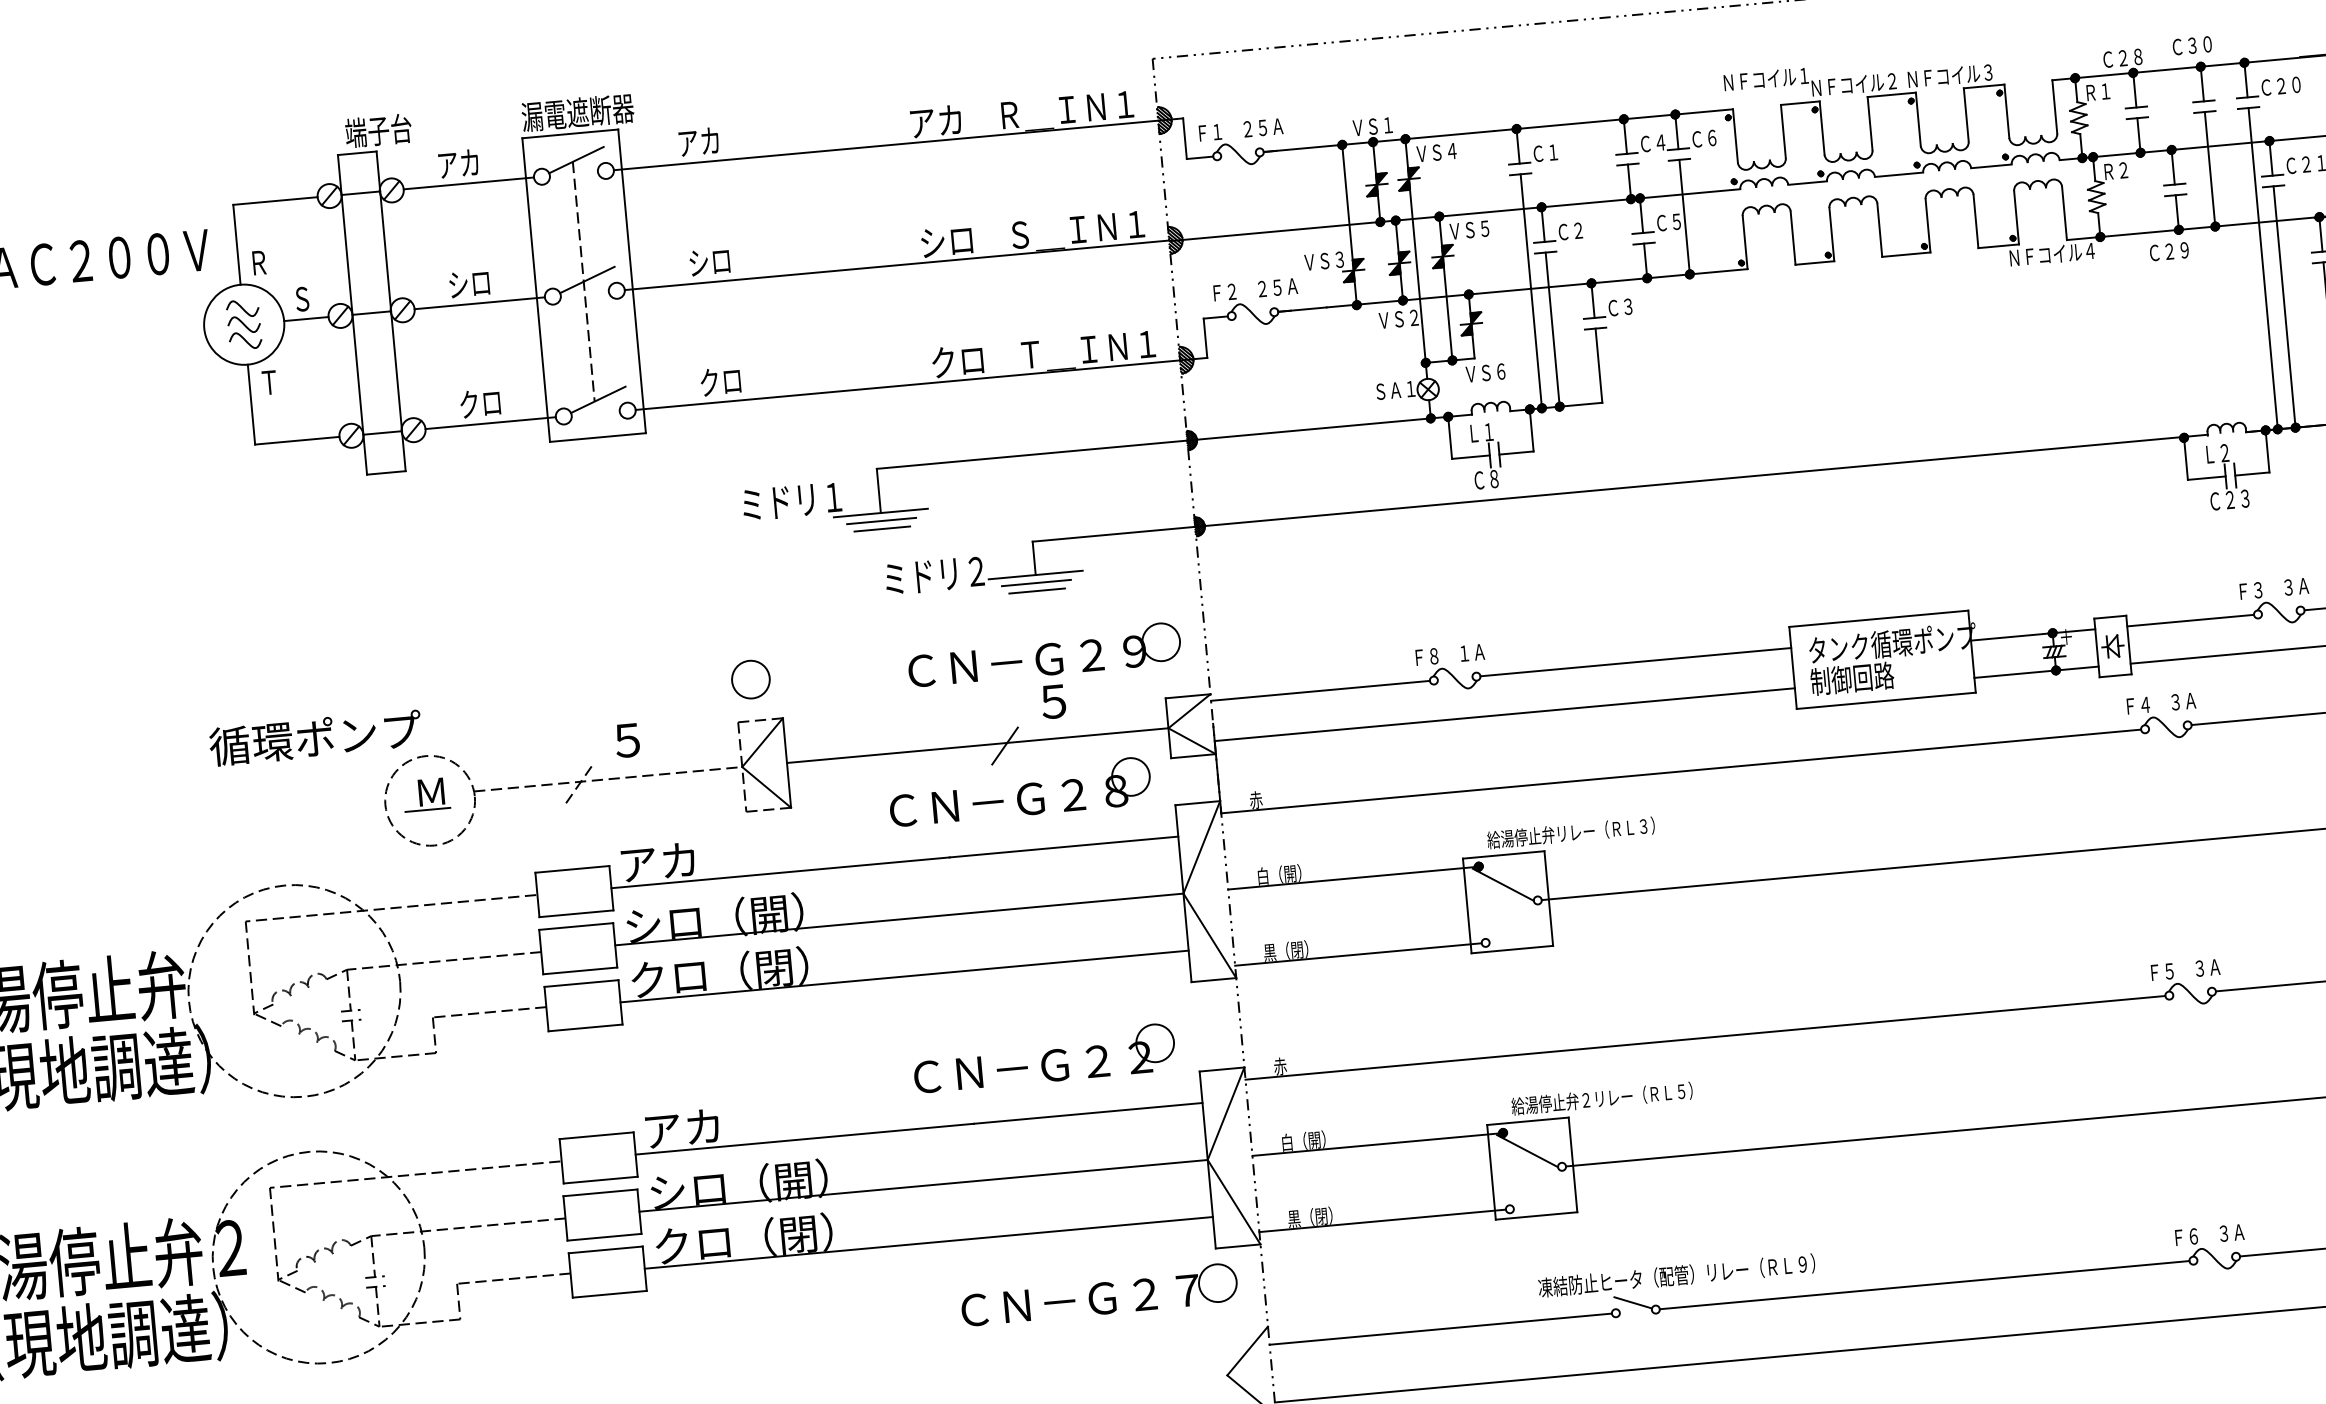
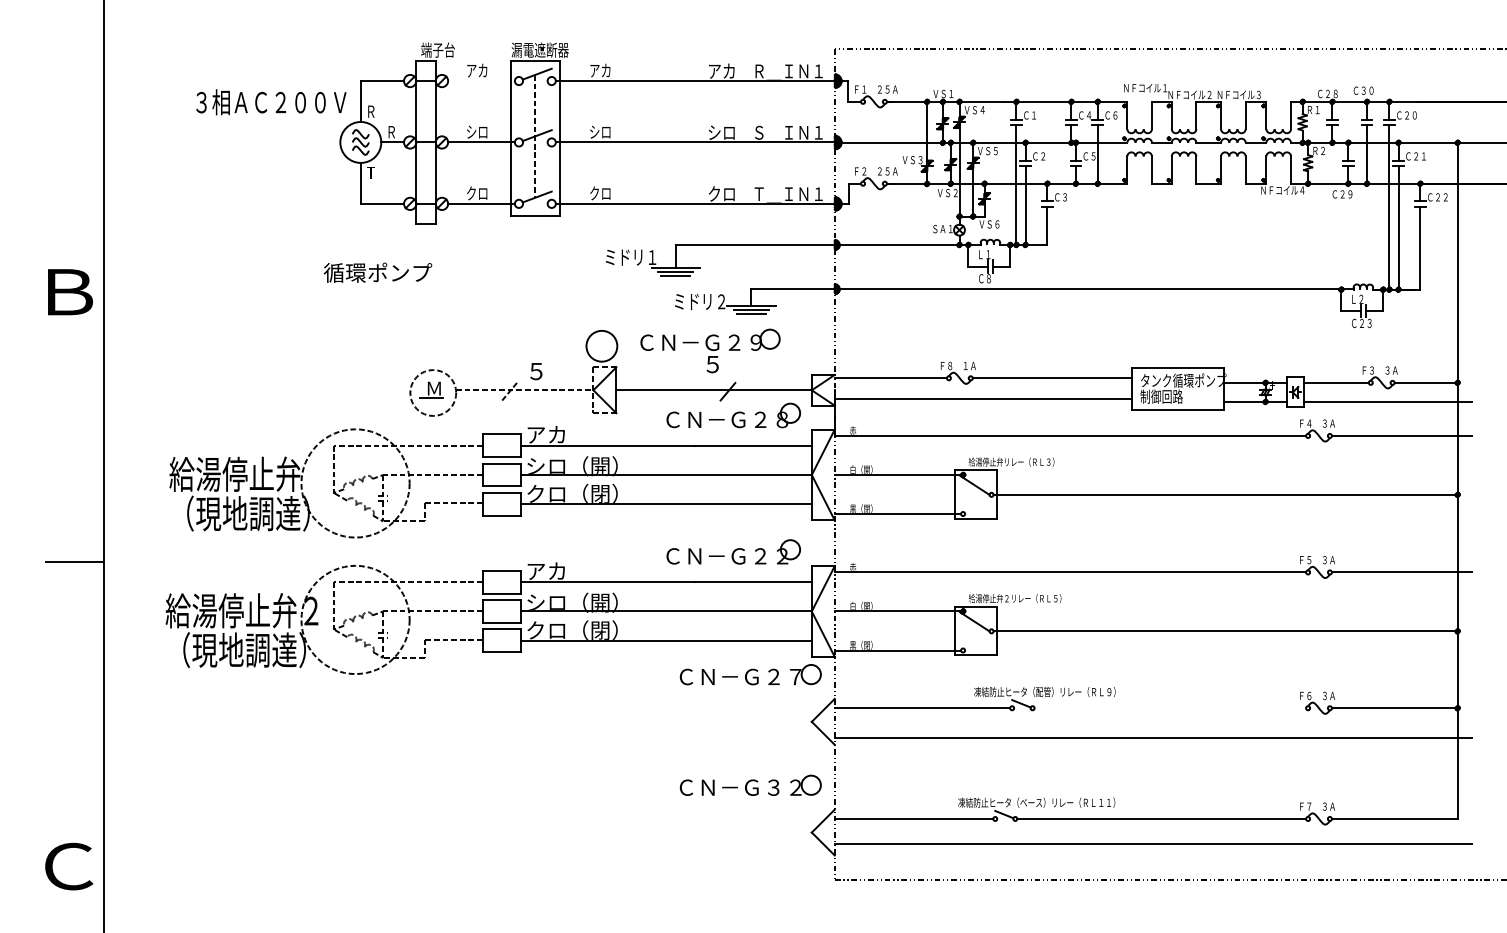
line: (468, 184) -> (481, 81), removed
text: (302, 297) -> (391, 131), Ｓ -> Ｒ
part: (1046, 674) -> (710, 350), moved
circle: (749, 678) -> (601, 345), size x1.6
text: (314, 737) -> (377, 272), moved
line: (1924, 1285) -> (1170, 708), removed

